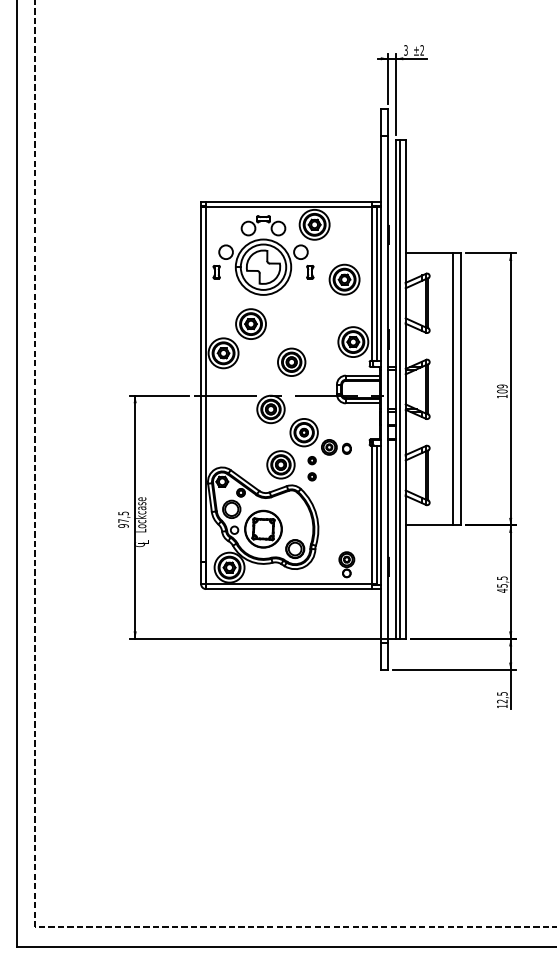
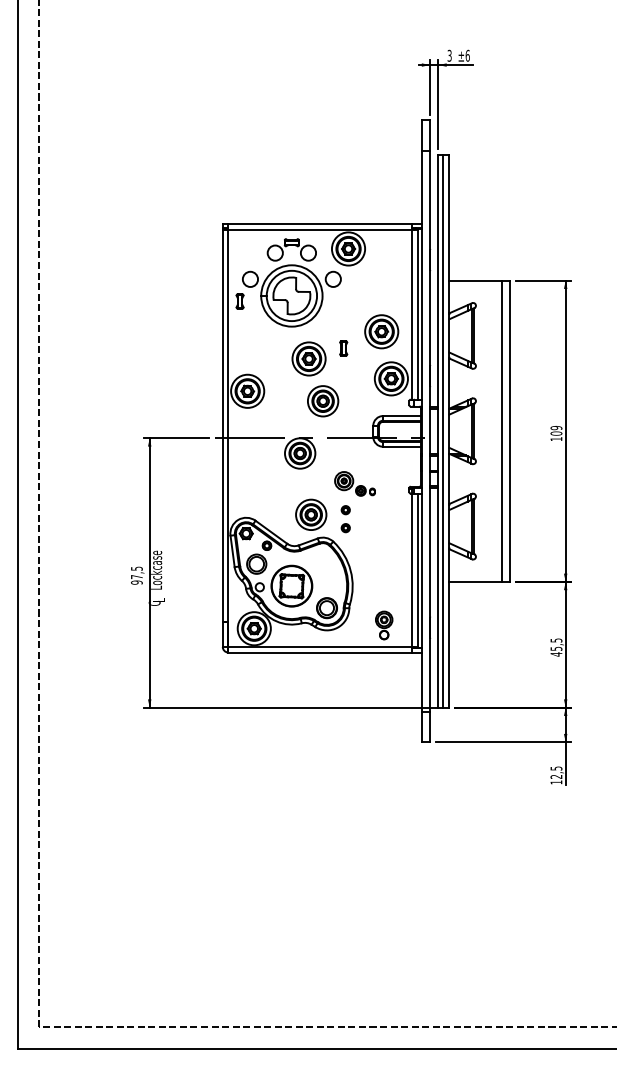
text: (422, 50) -> (467, 55), ±2 -> ±6
part: (310, 272) -> (343, 348), moved
part: (344, 279) -> (381, 331), moved
part: (250, 323) -> (308, 358), moved
part: (320, 436) -> (354, 483), size x0.6

